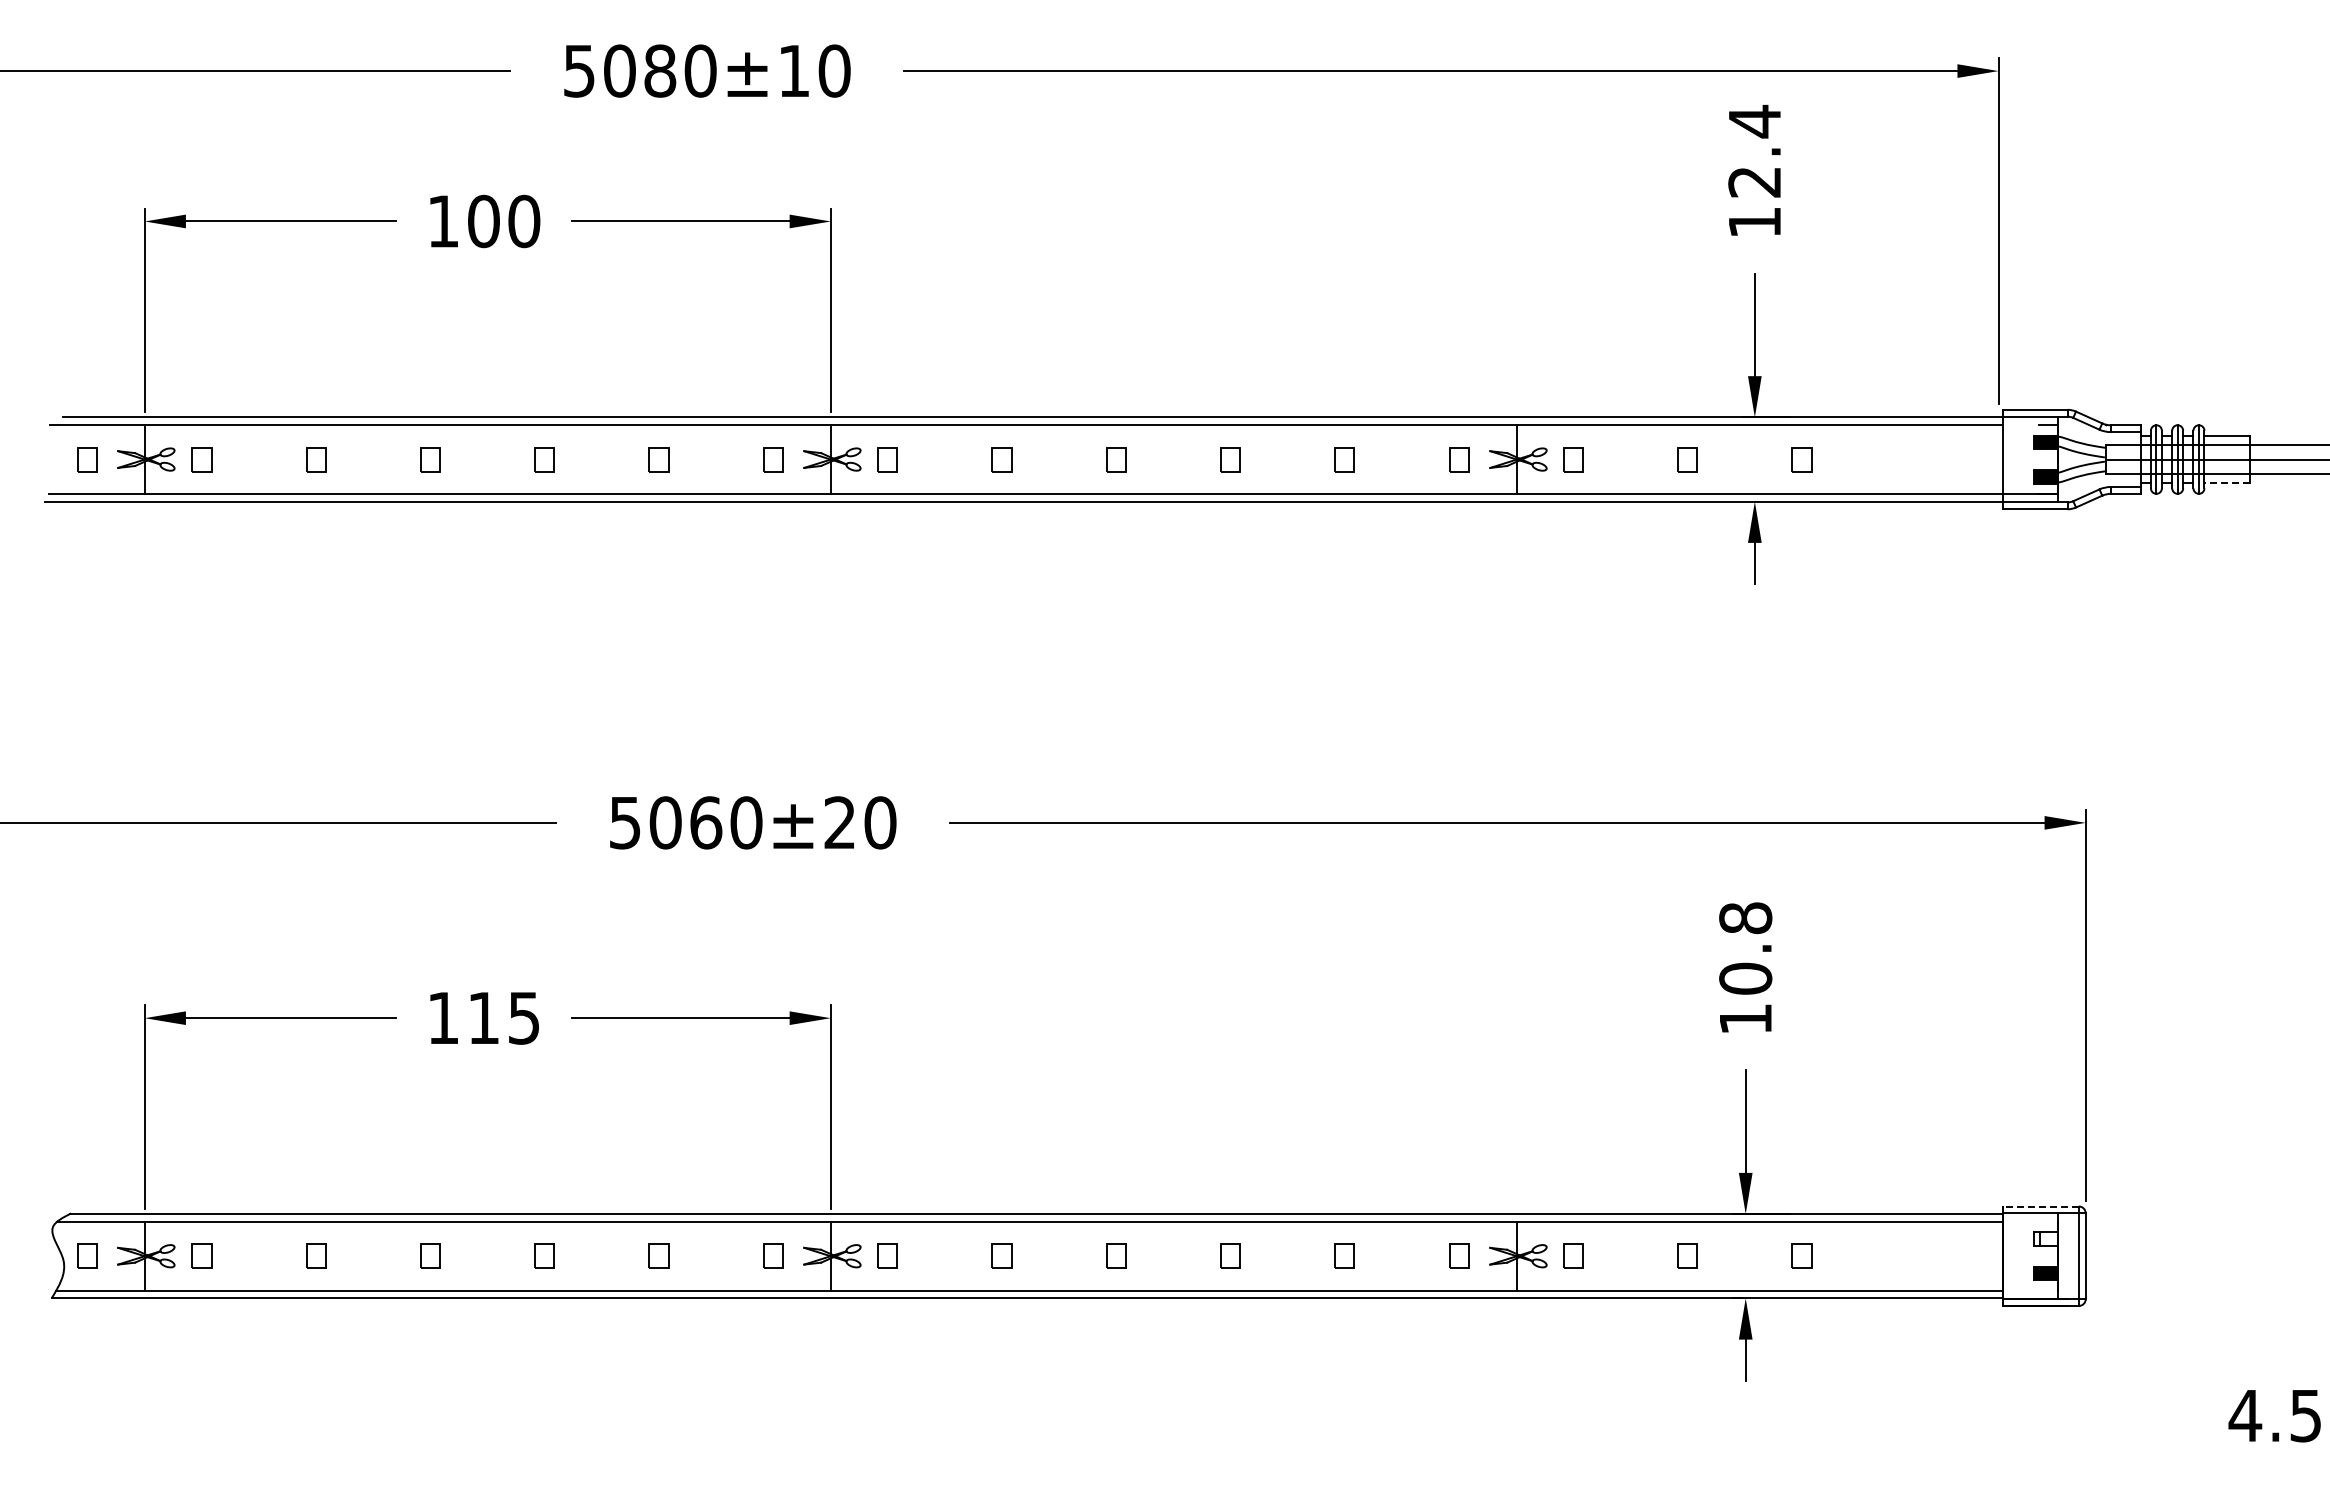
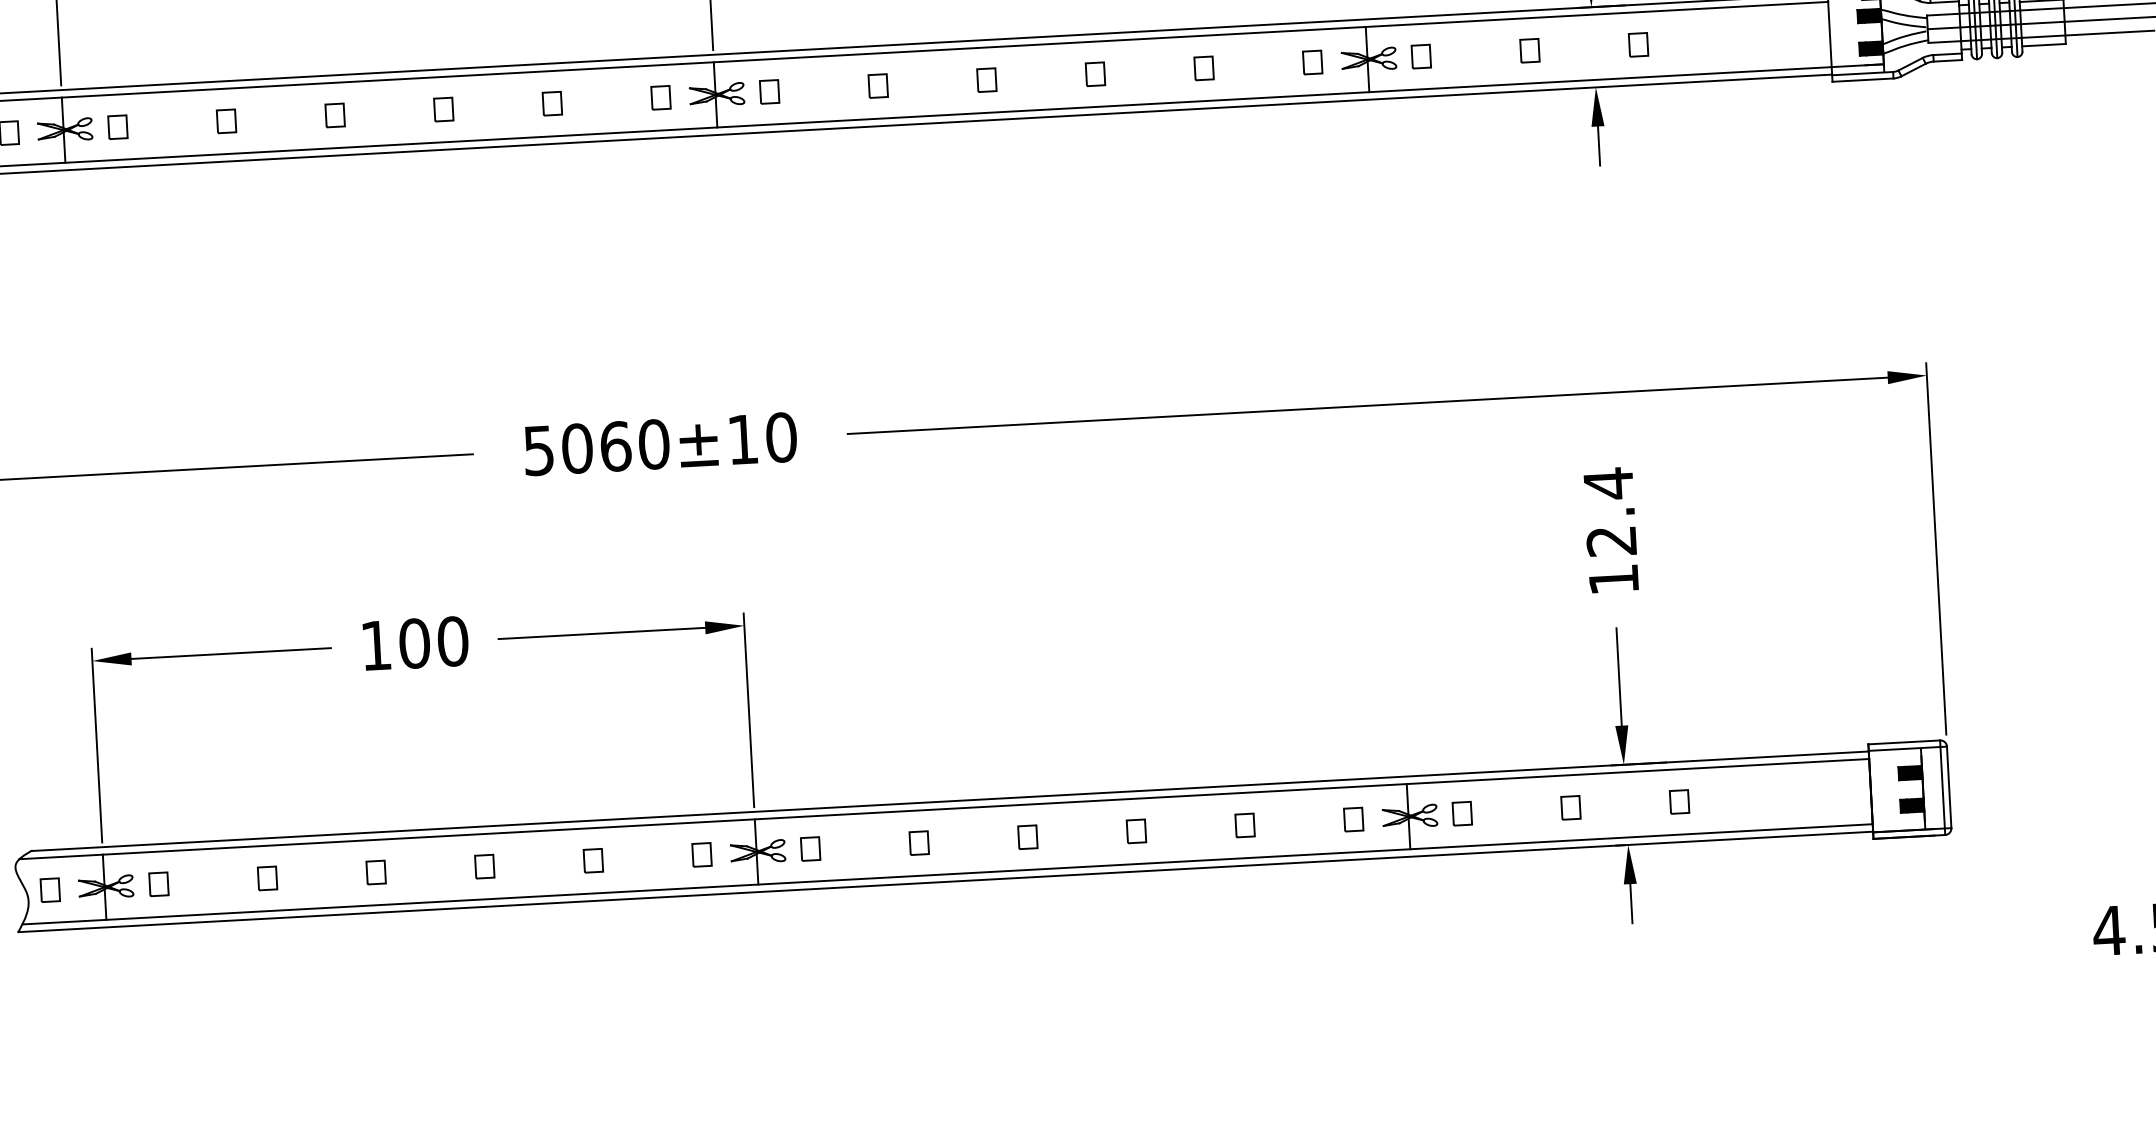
line: (2227, 482) -> (2044, 44), dashed -> solid
text: (839, 822) -> (742, 439), 5060±20 -> 5060±10
text: (1745, 947) -> (1609, 511), 10.8 -> 12.4
text: (504, 1017) -> (434, 641), 115 -> 100
line: (2041, 1206) -> (1904, 742), dashed -> solid
fill: (2045, 1238) -> (1910, 772), added

